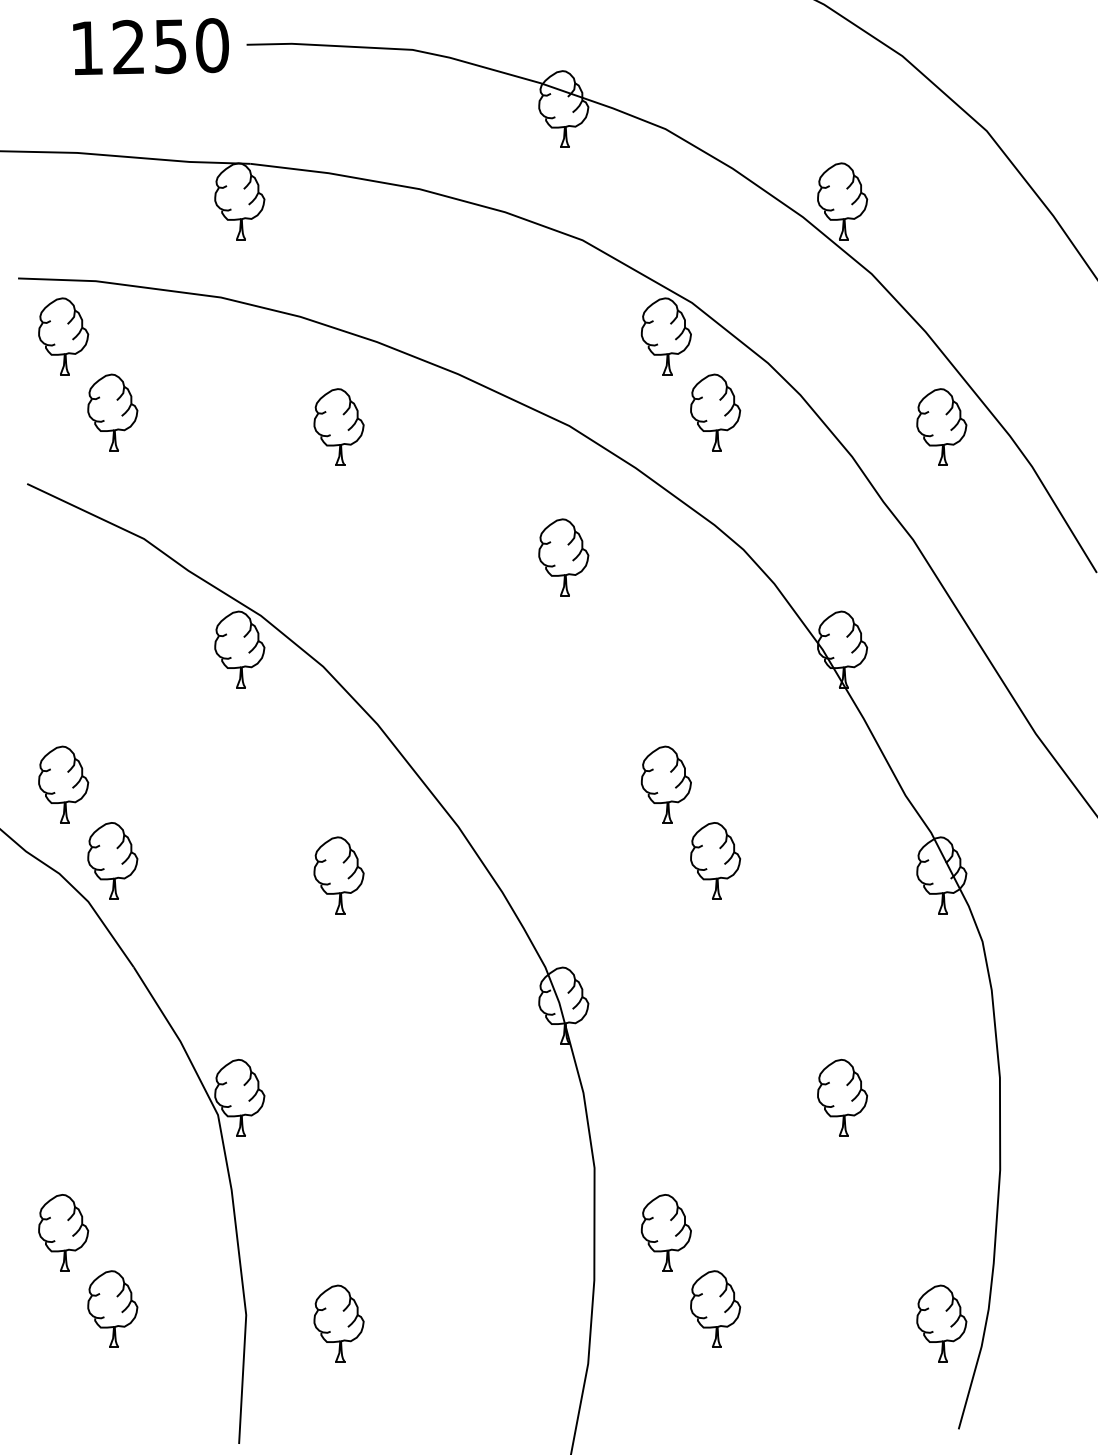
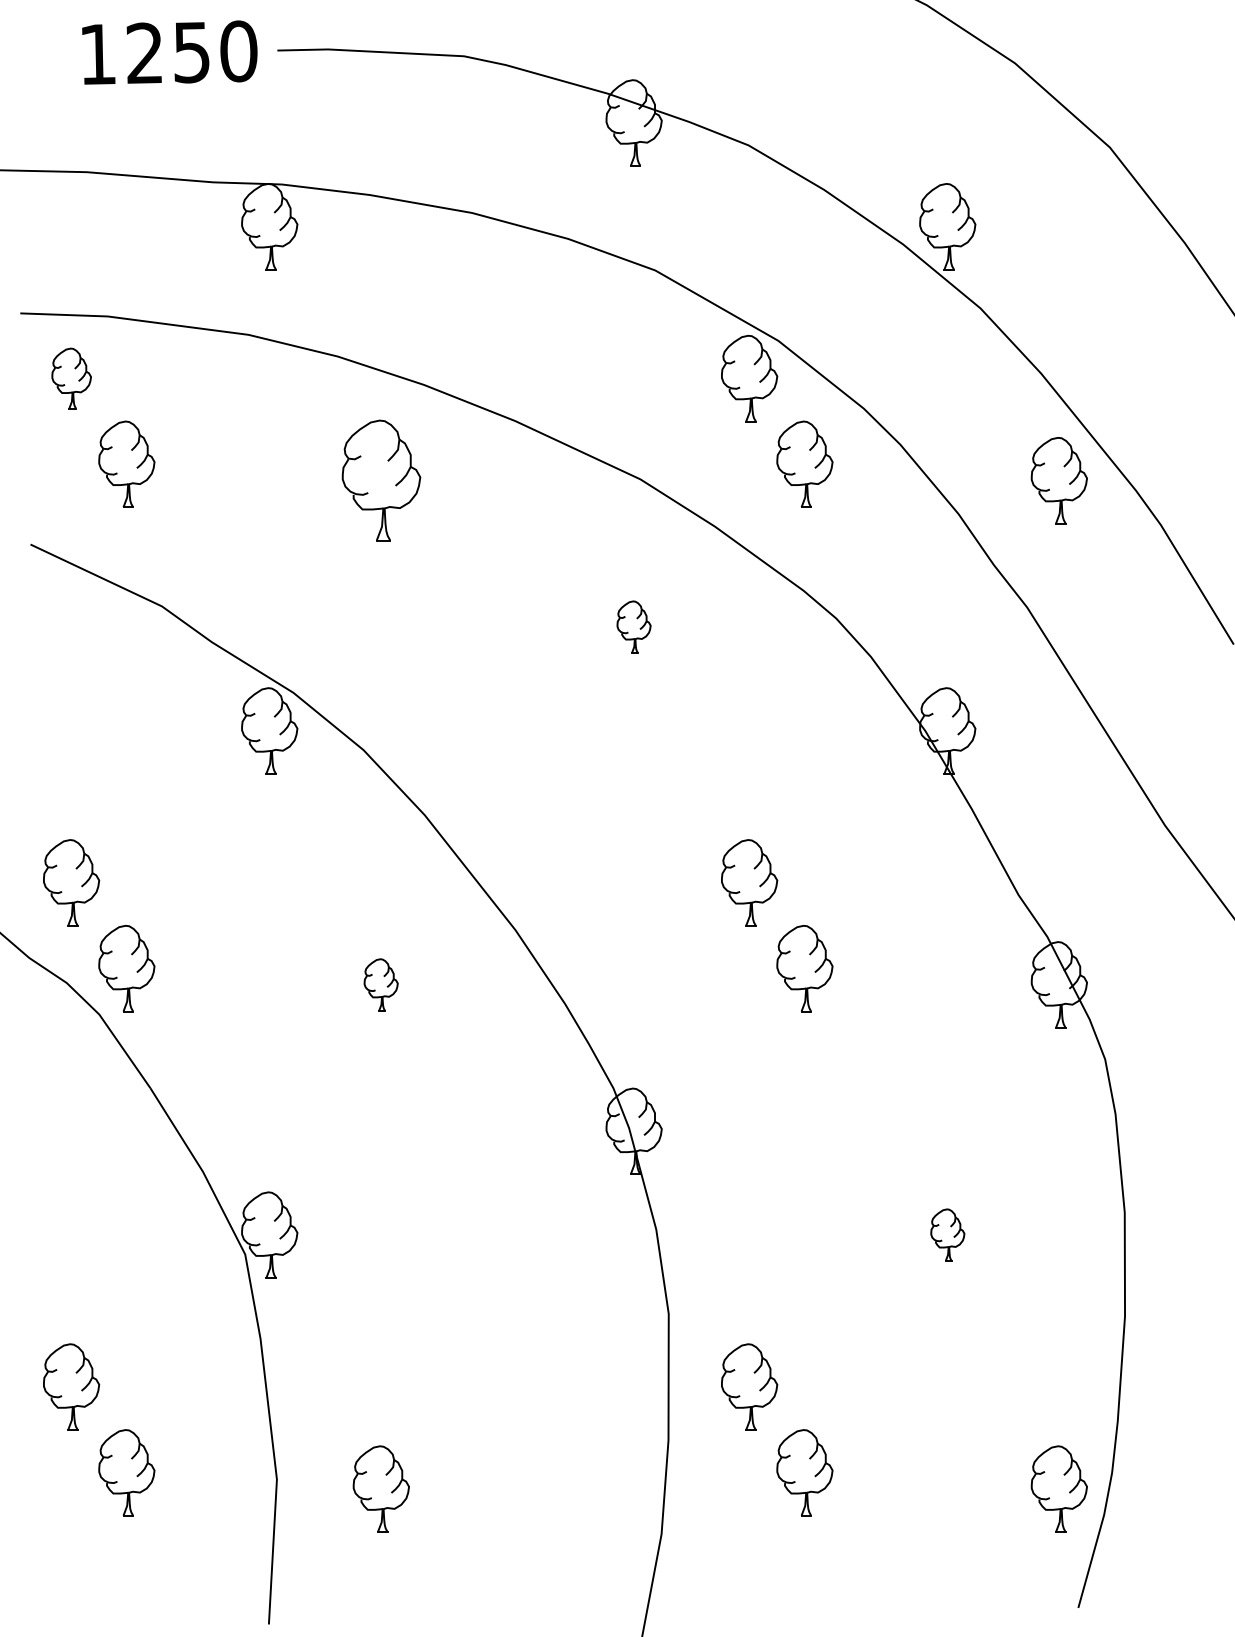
part: (63, 336) -> (71, 378), size x0.7
part: (338, 427) -> (380, 480), size x1.4
part: (563, 556) -> (633, 626), size x0.6
part: (338, 875) -> (380, 984), size x0.6
part: (842, 1097) -> (947, 1234), size x0.6

